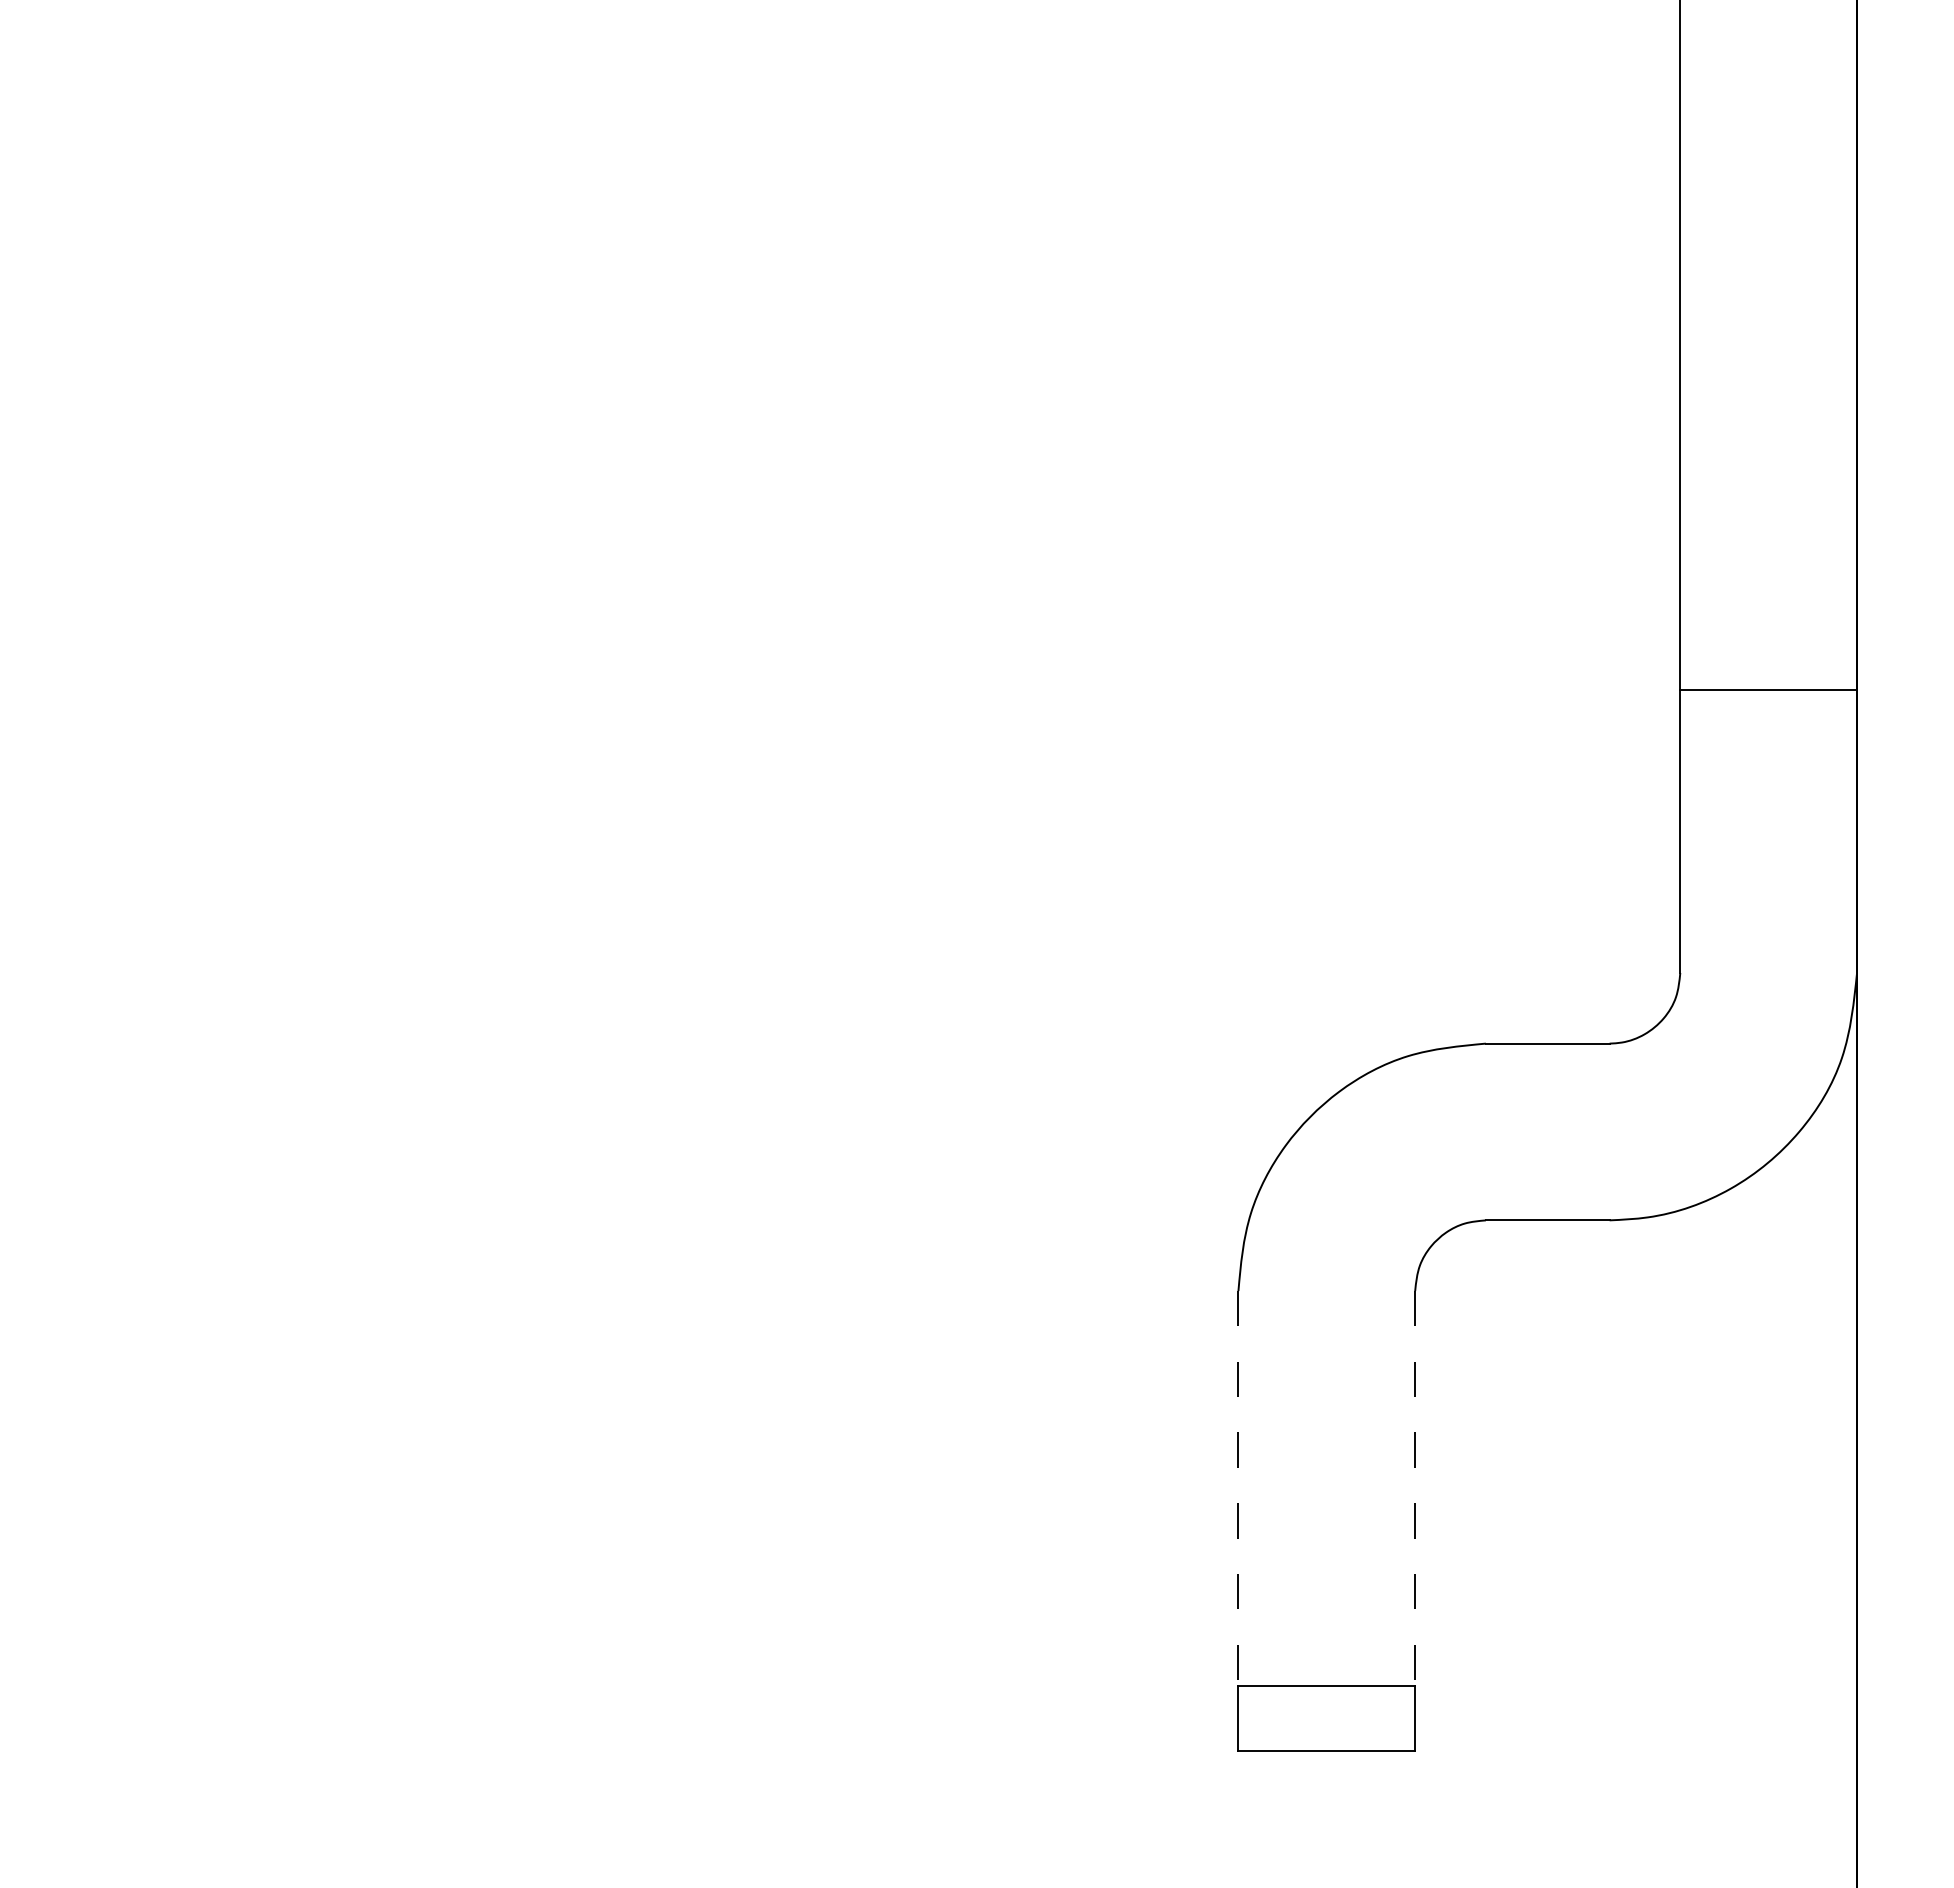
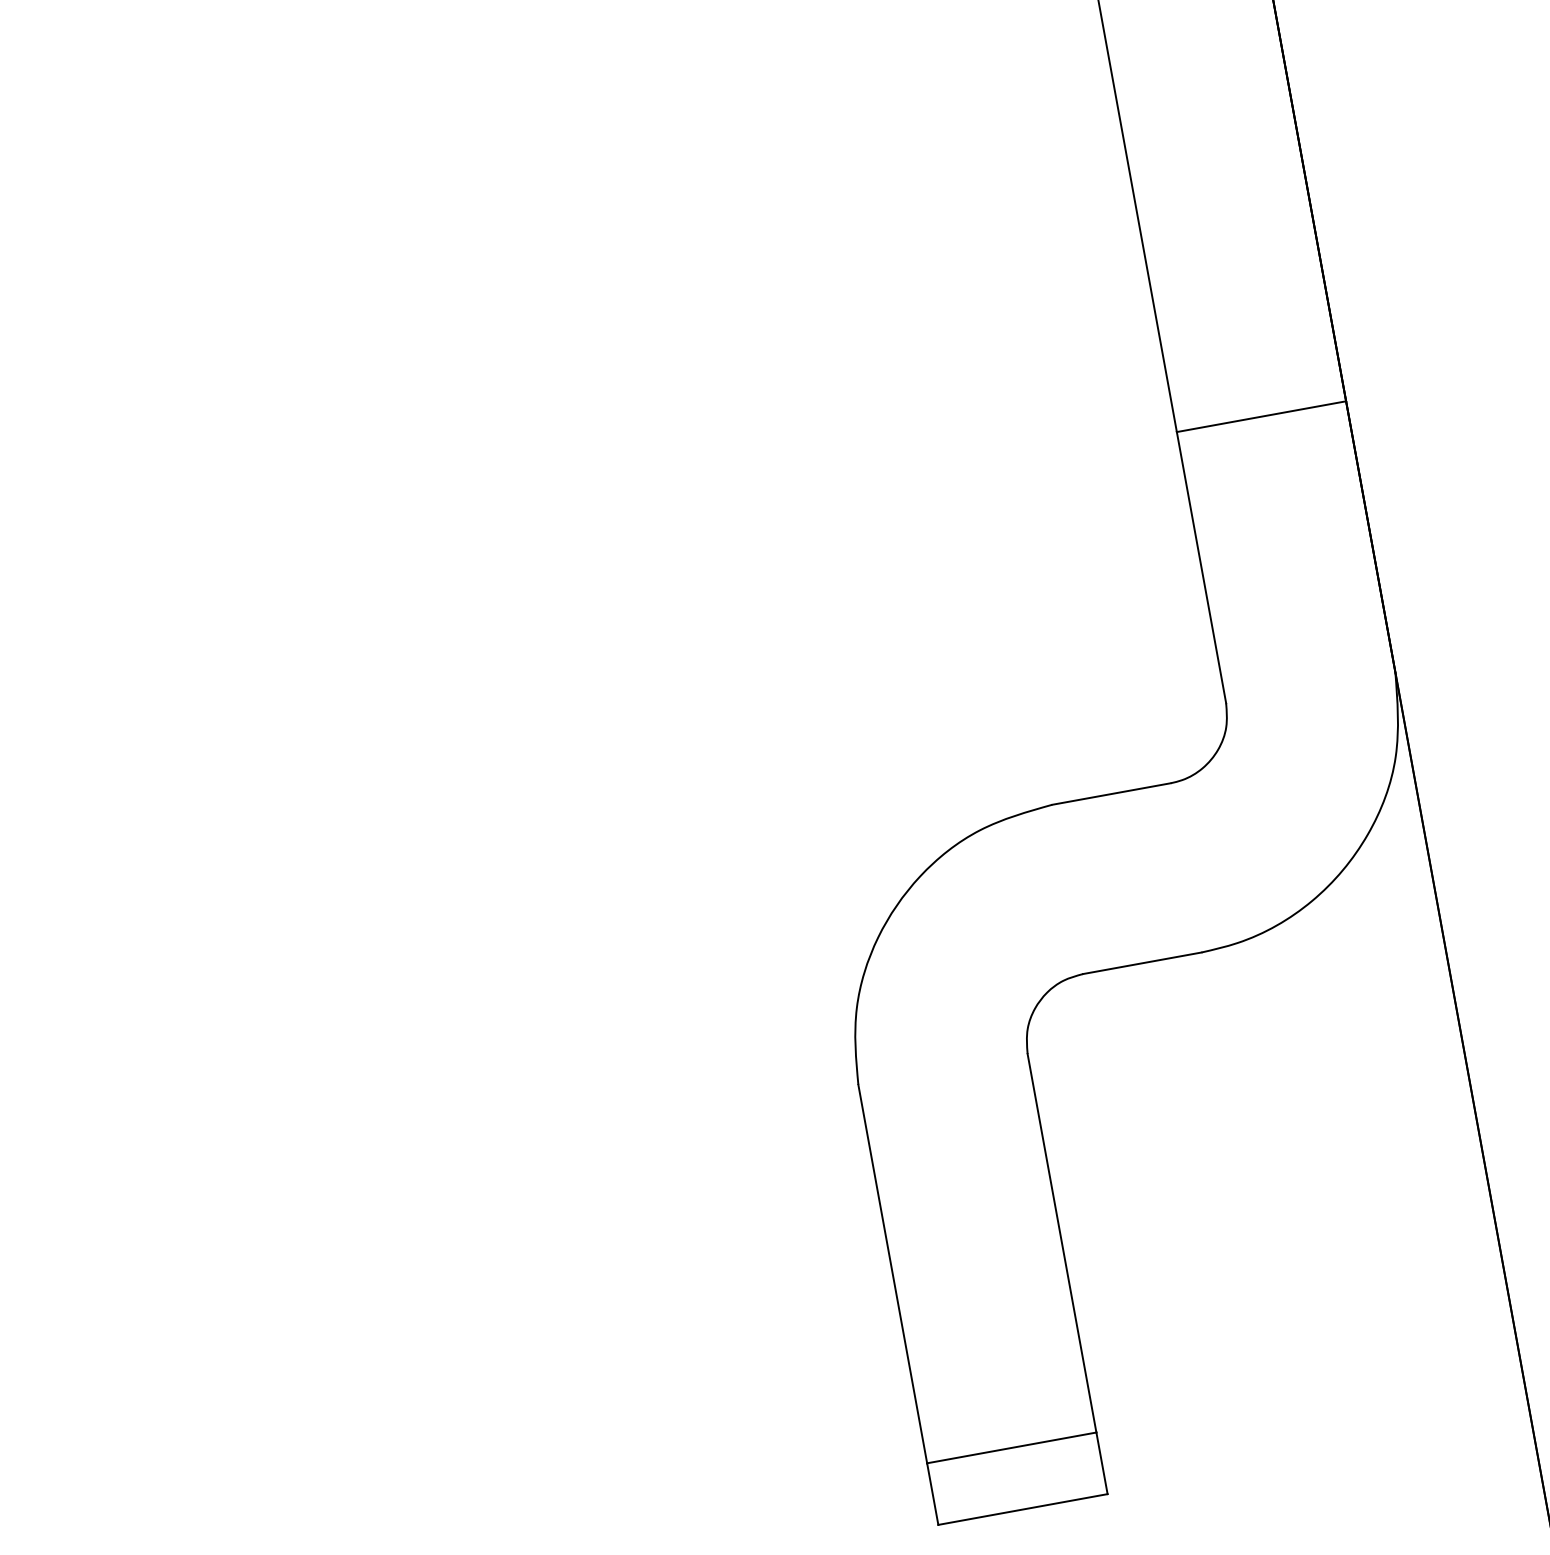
line: (1238, 1488) -> (892, 1273), dashed -> solid
line: (1415, 1488) -> (1062, 1243), dashed -> solid

